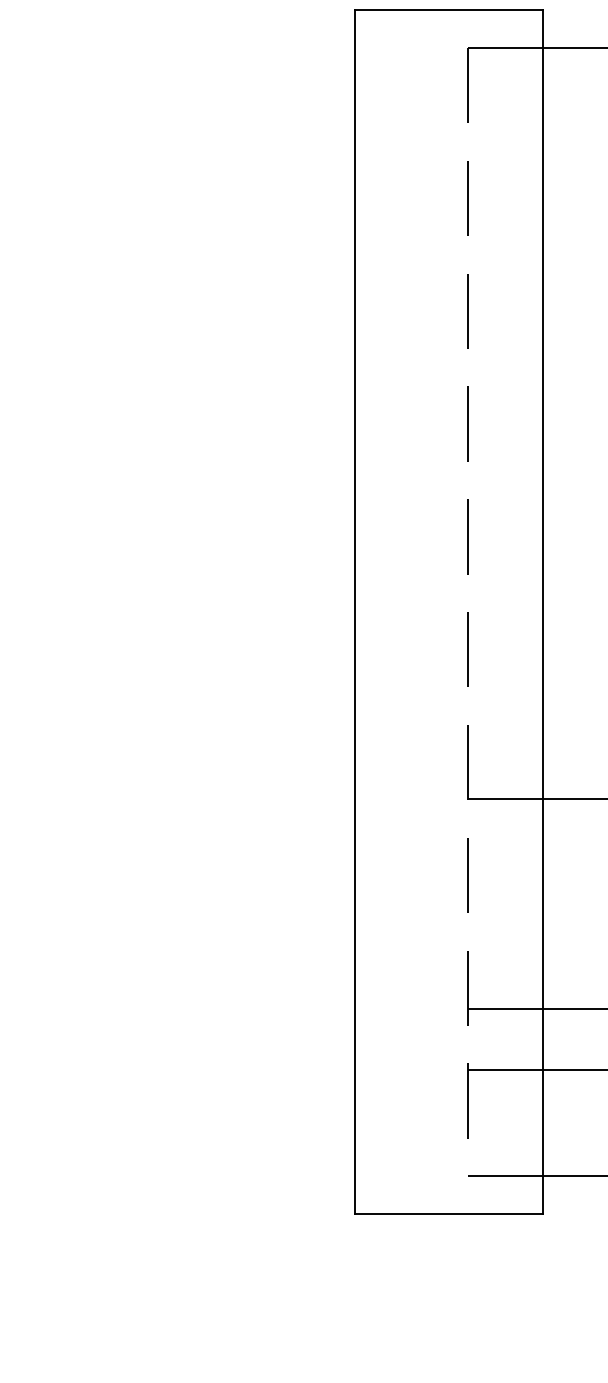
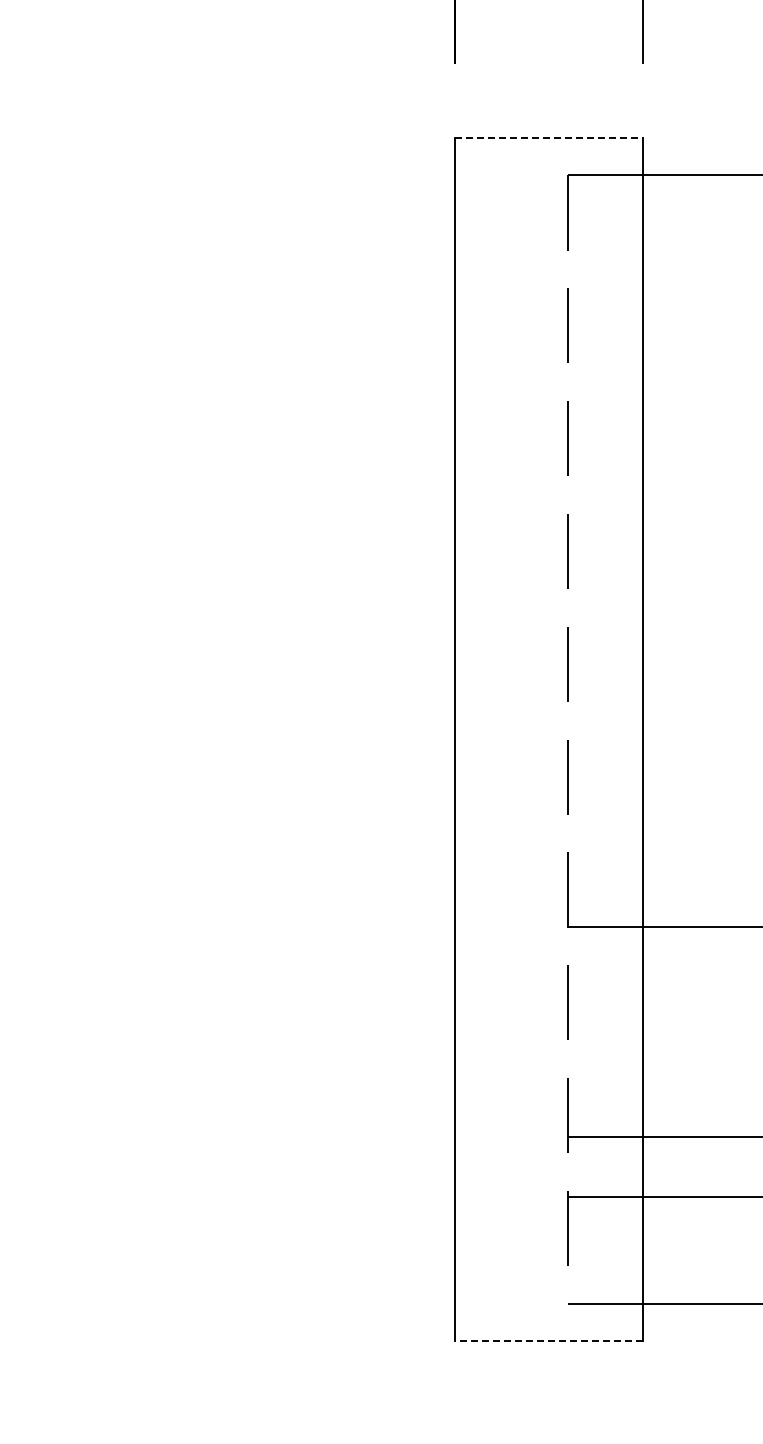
line: (449, 10) -> (549, 137), solid -> dashed
line: (448, 1214) -> (548, 1341), solid -> dashed

